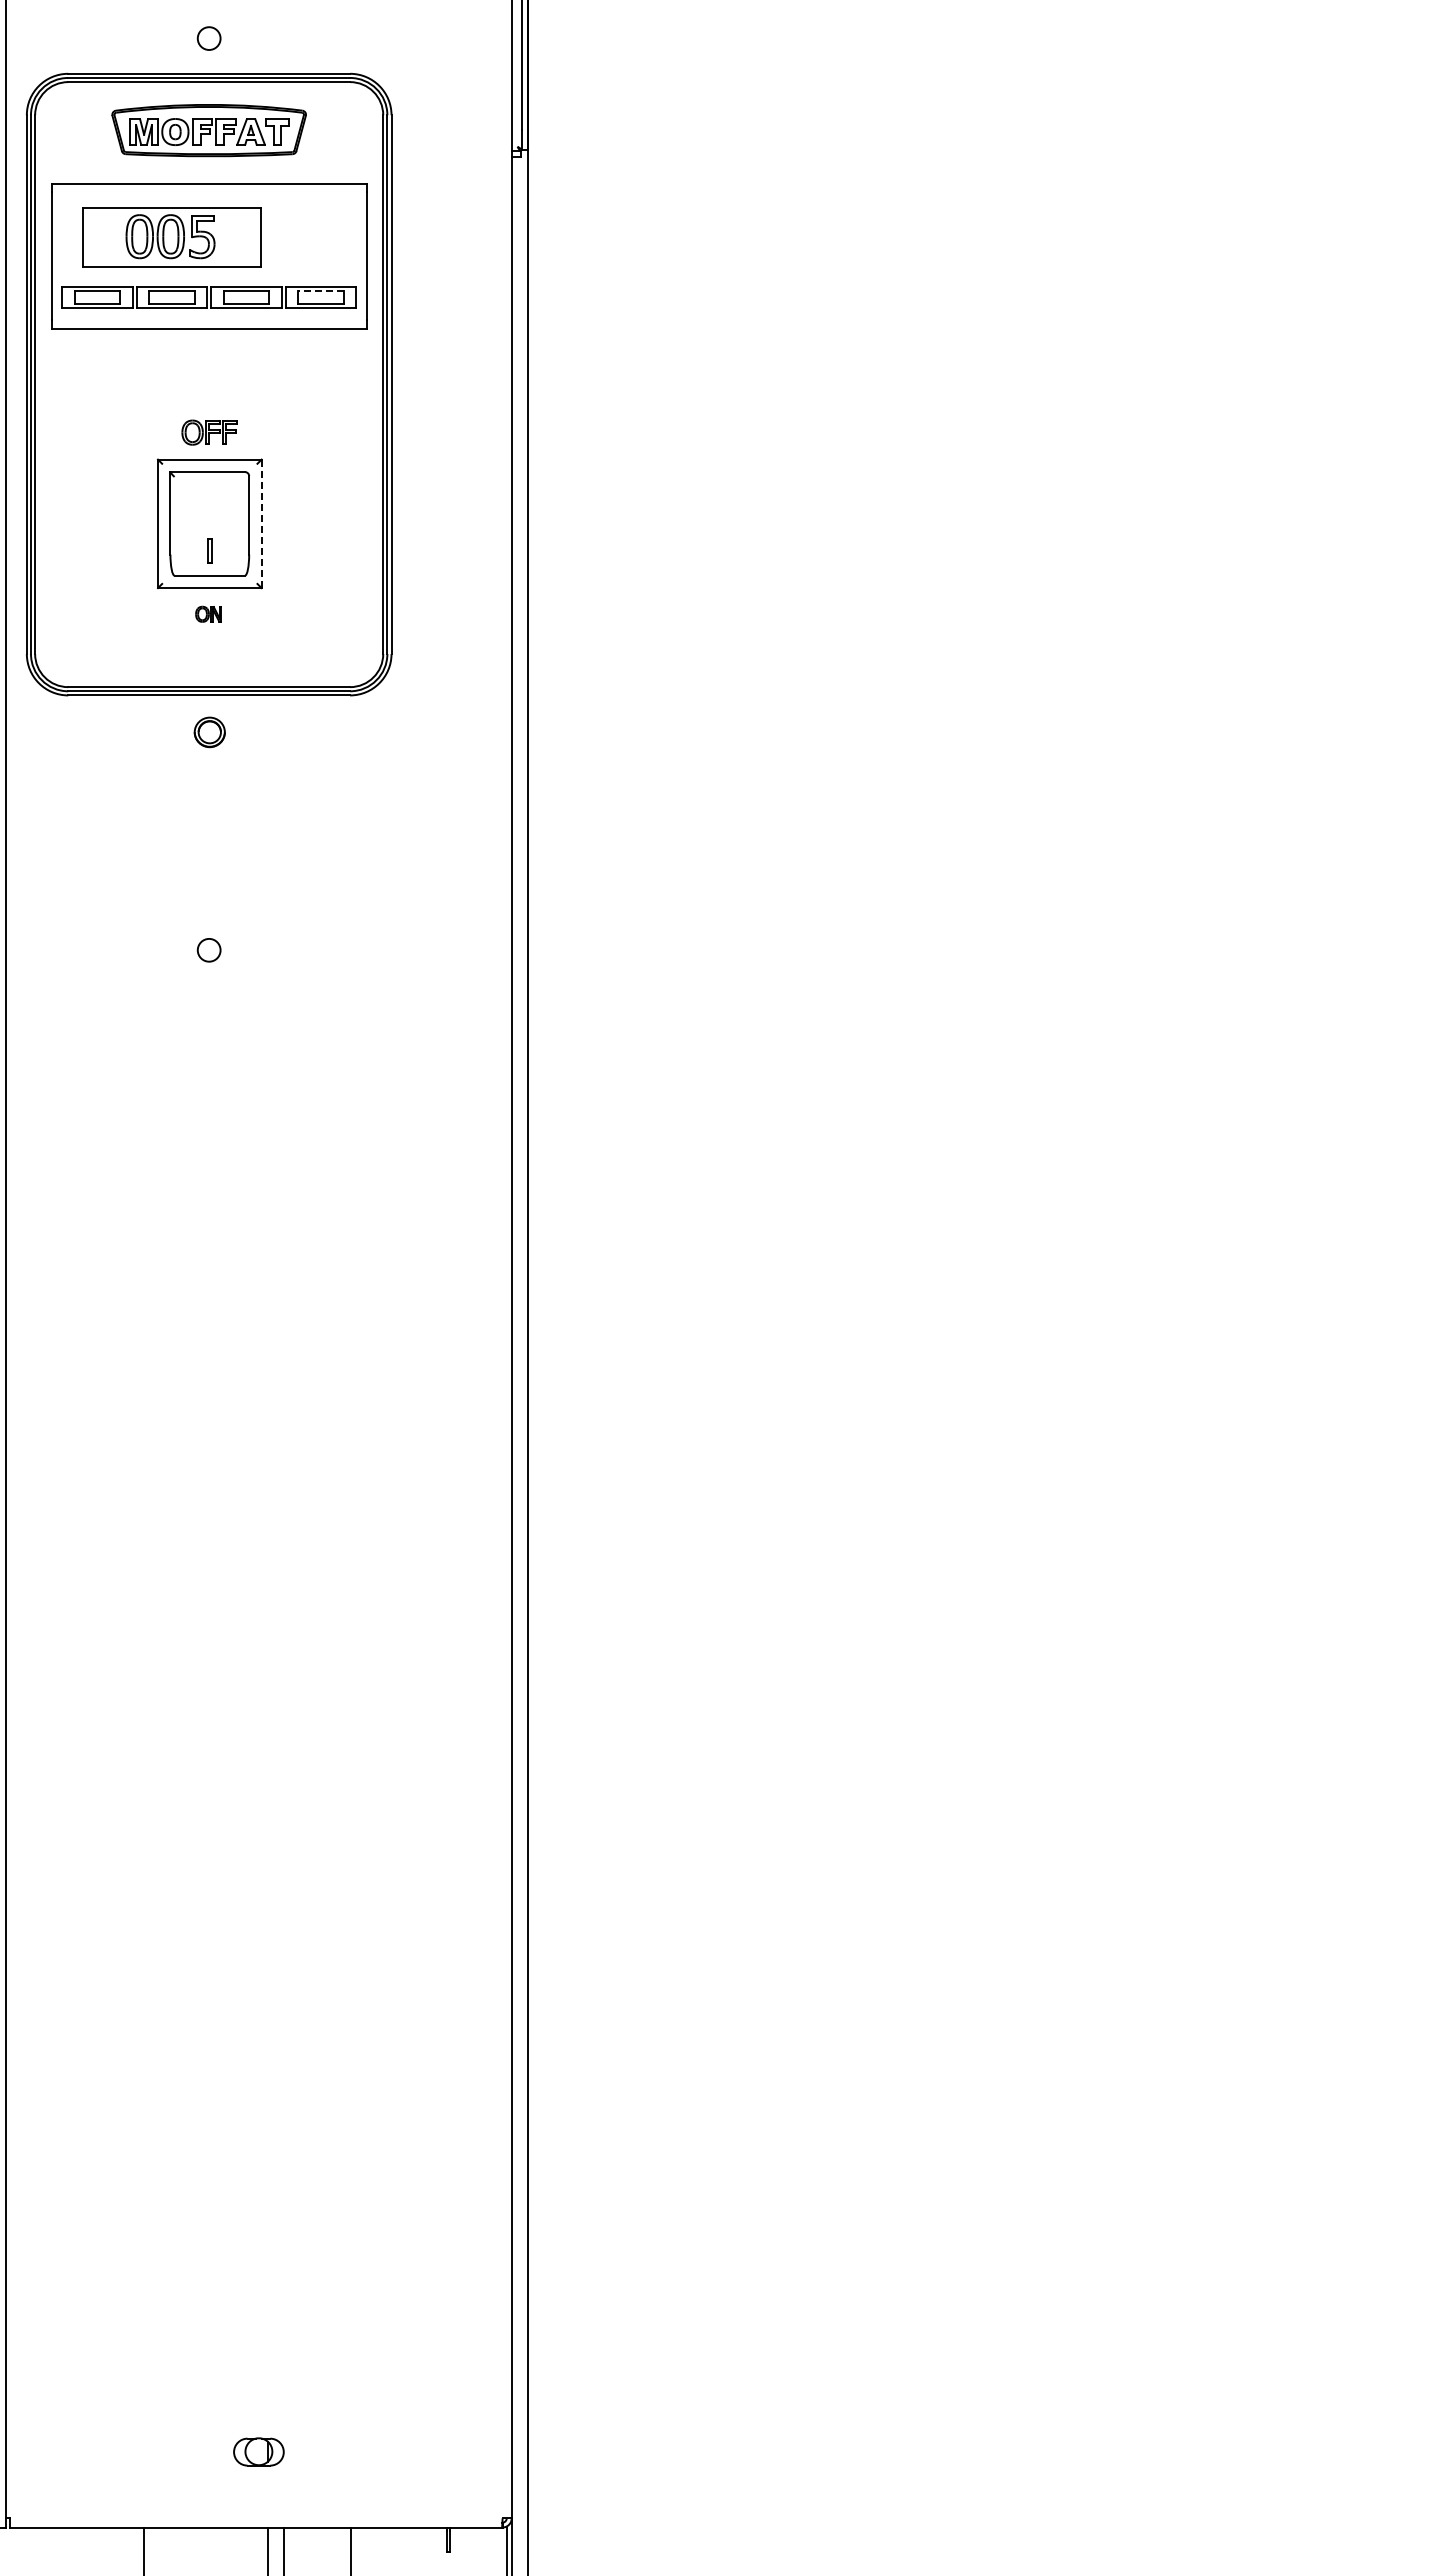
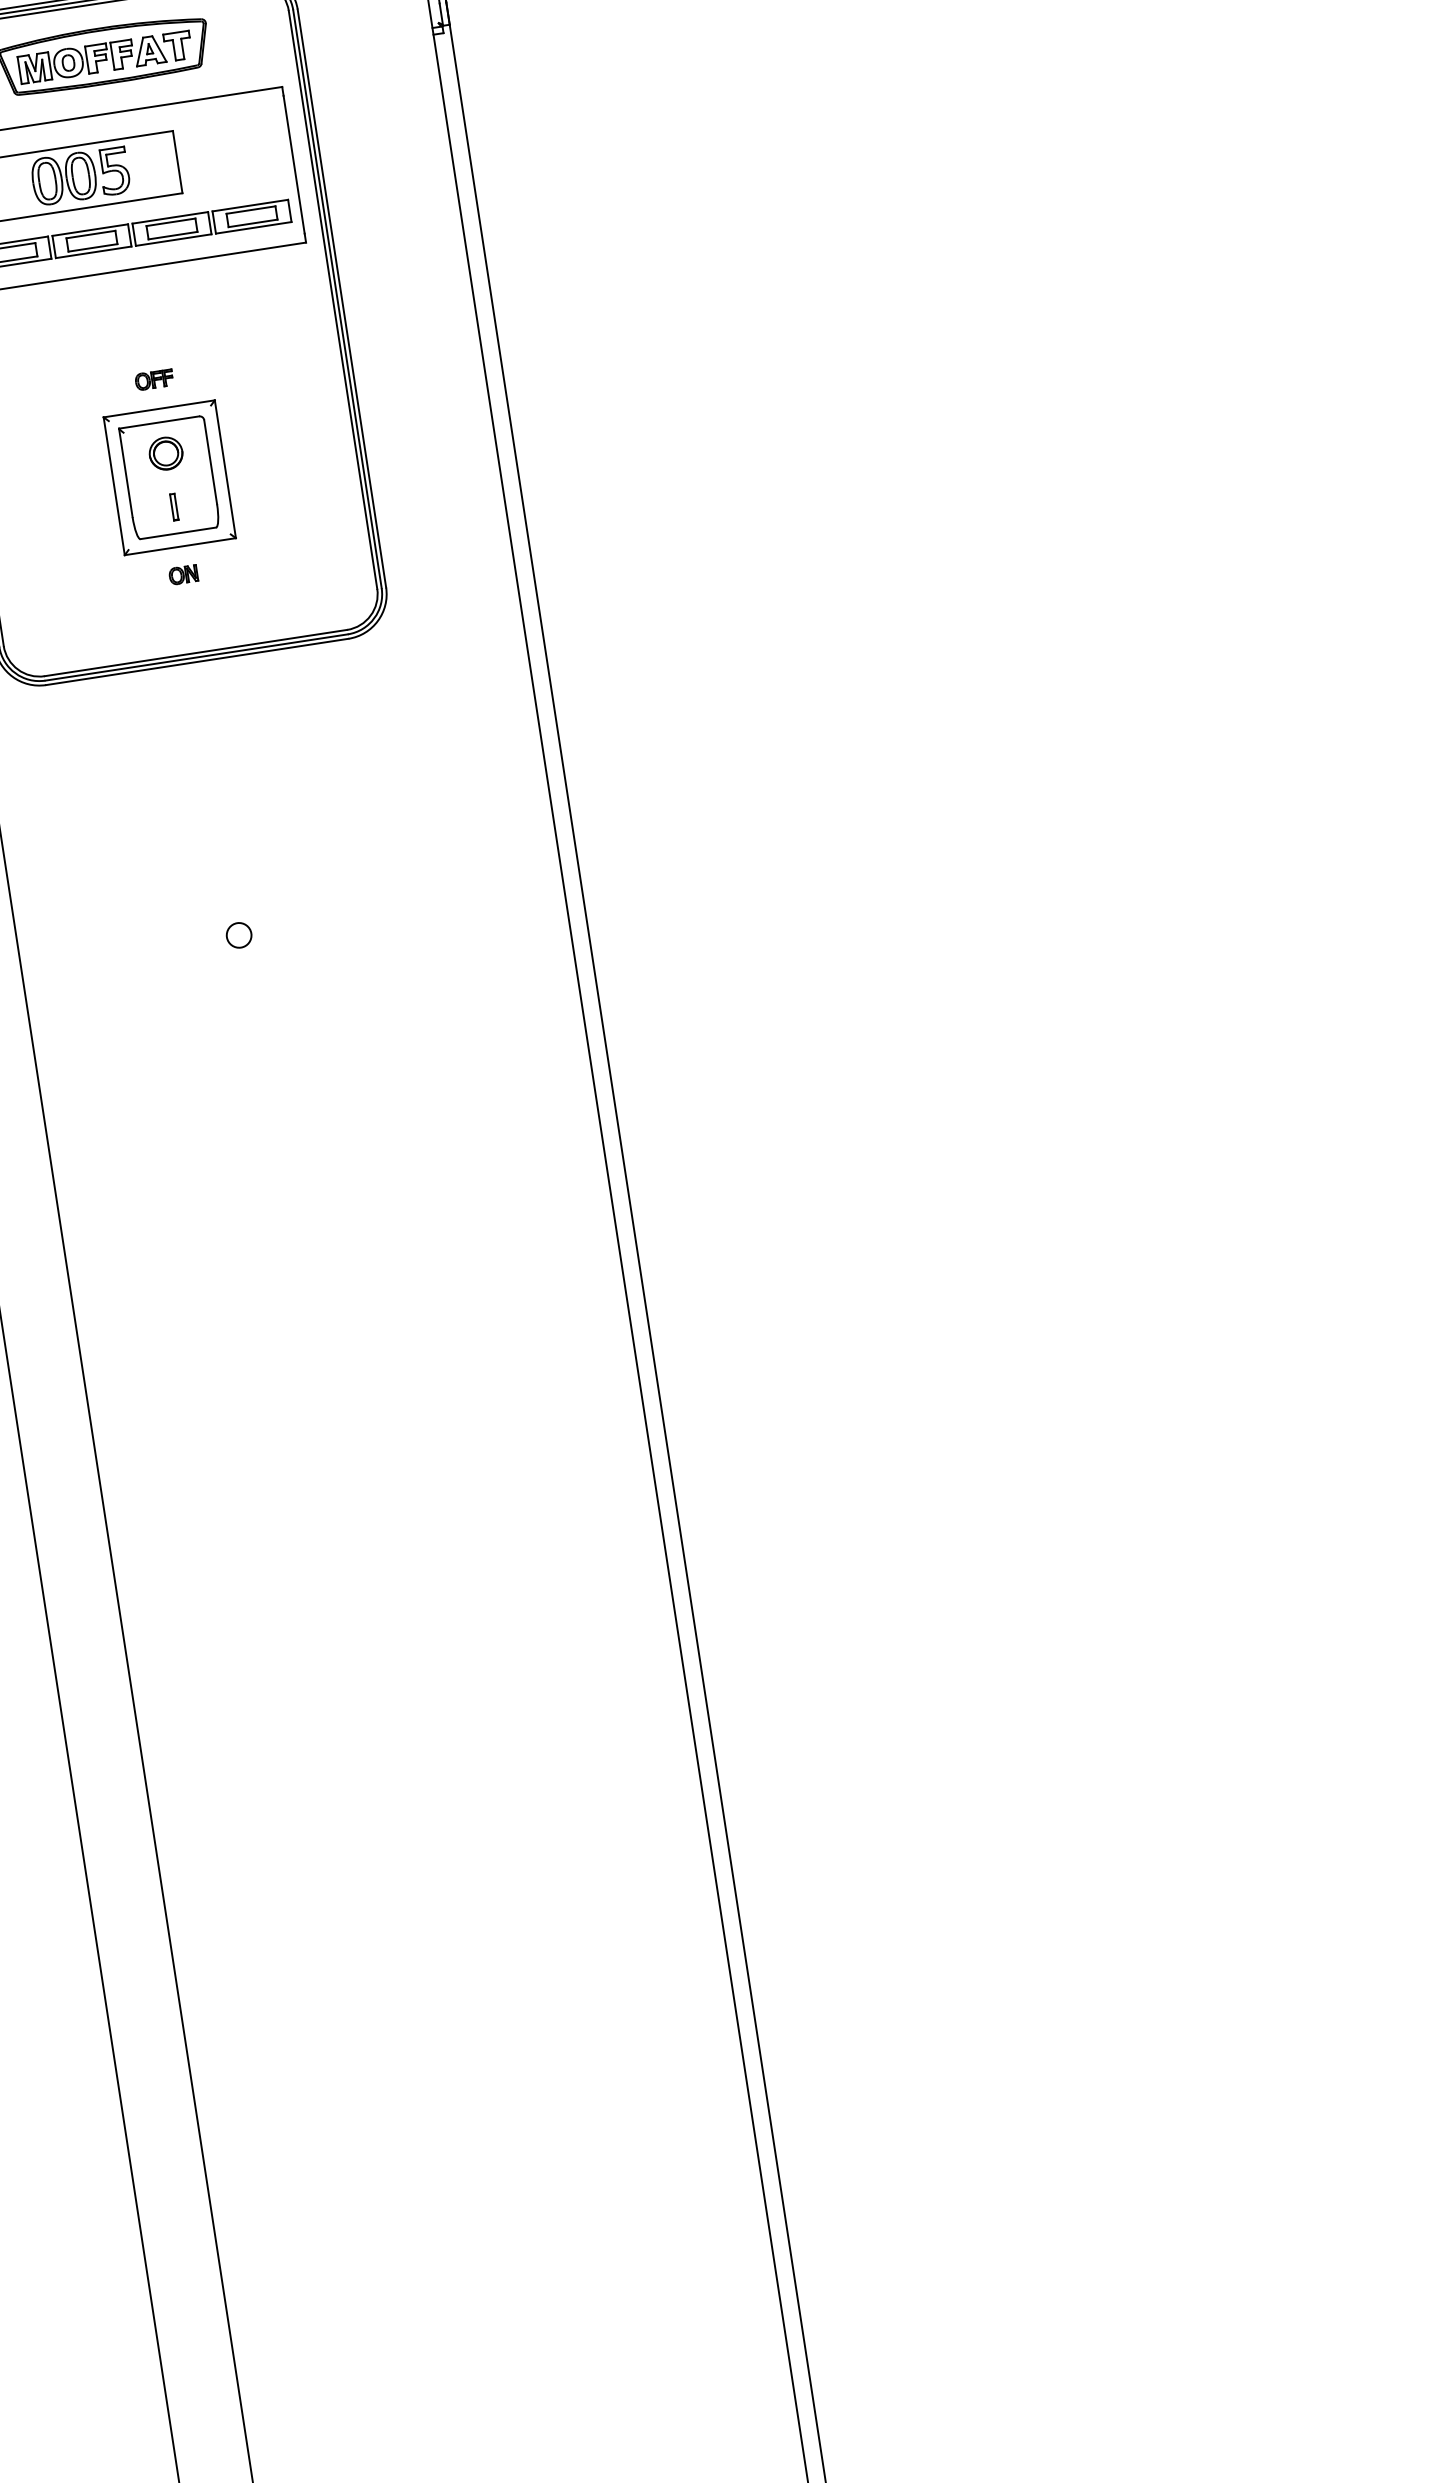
line: (321, 291) -> (251, 210), dashed -> solid
part: (208, 432) -> (153, 379), size x0.62
line: (261, 523) -> (225, 468), dashed -> solid
part: (209, 732) -> (165, 453), moved

